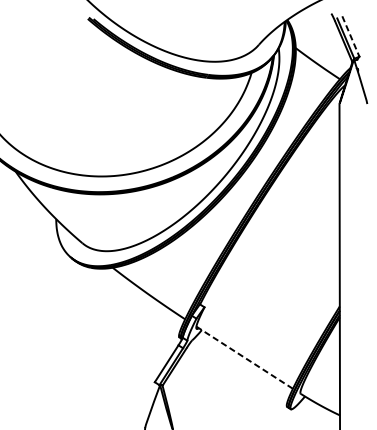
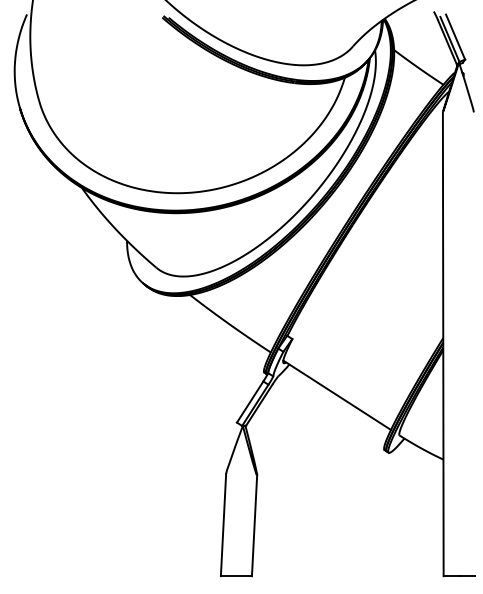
line: (350, 36) -> (455, 37), dashed -> solid
line: (244, 357) -> (337, 395), dashed -> solid

